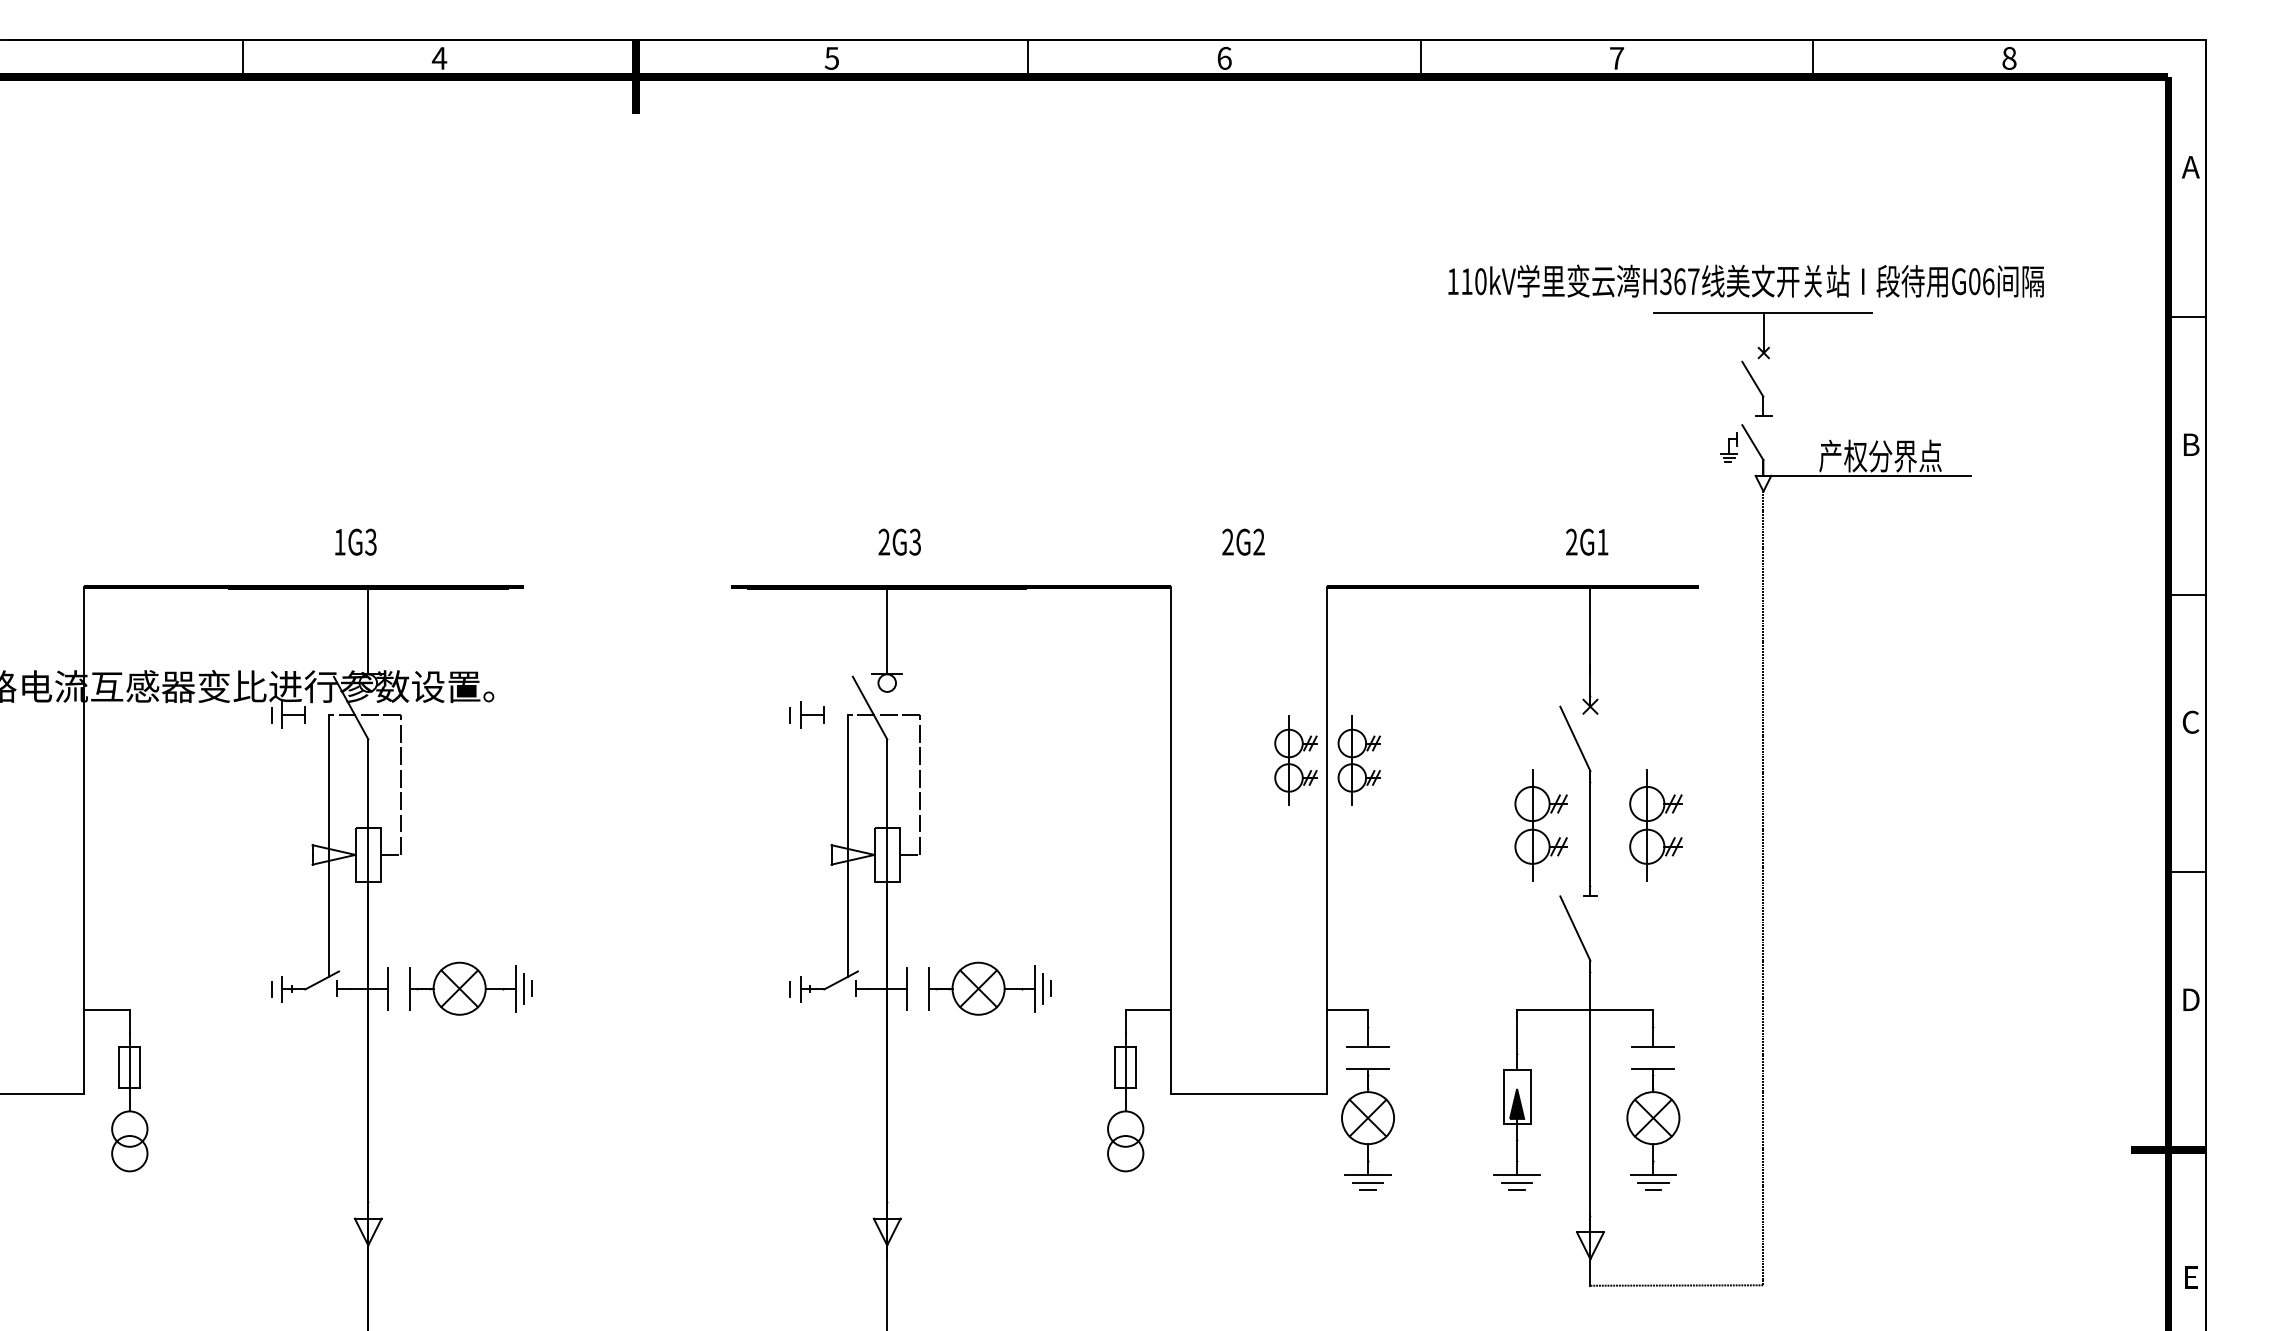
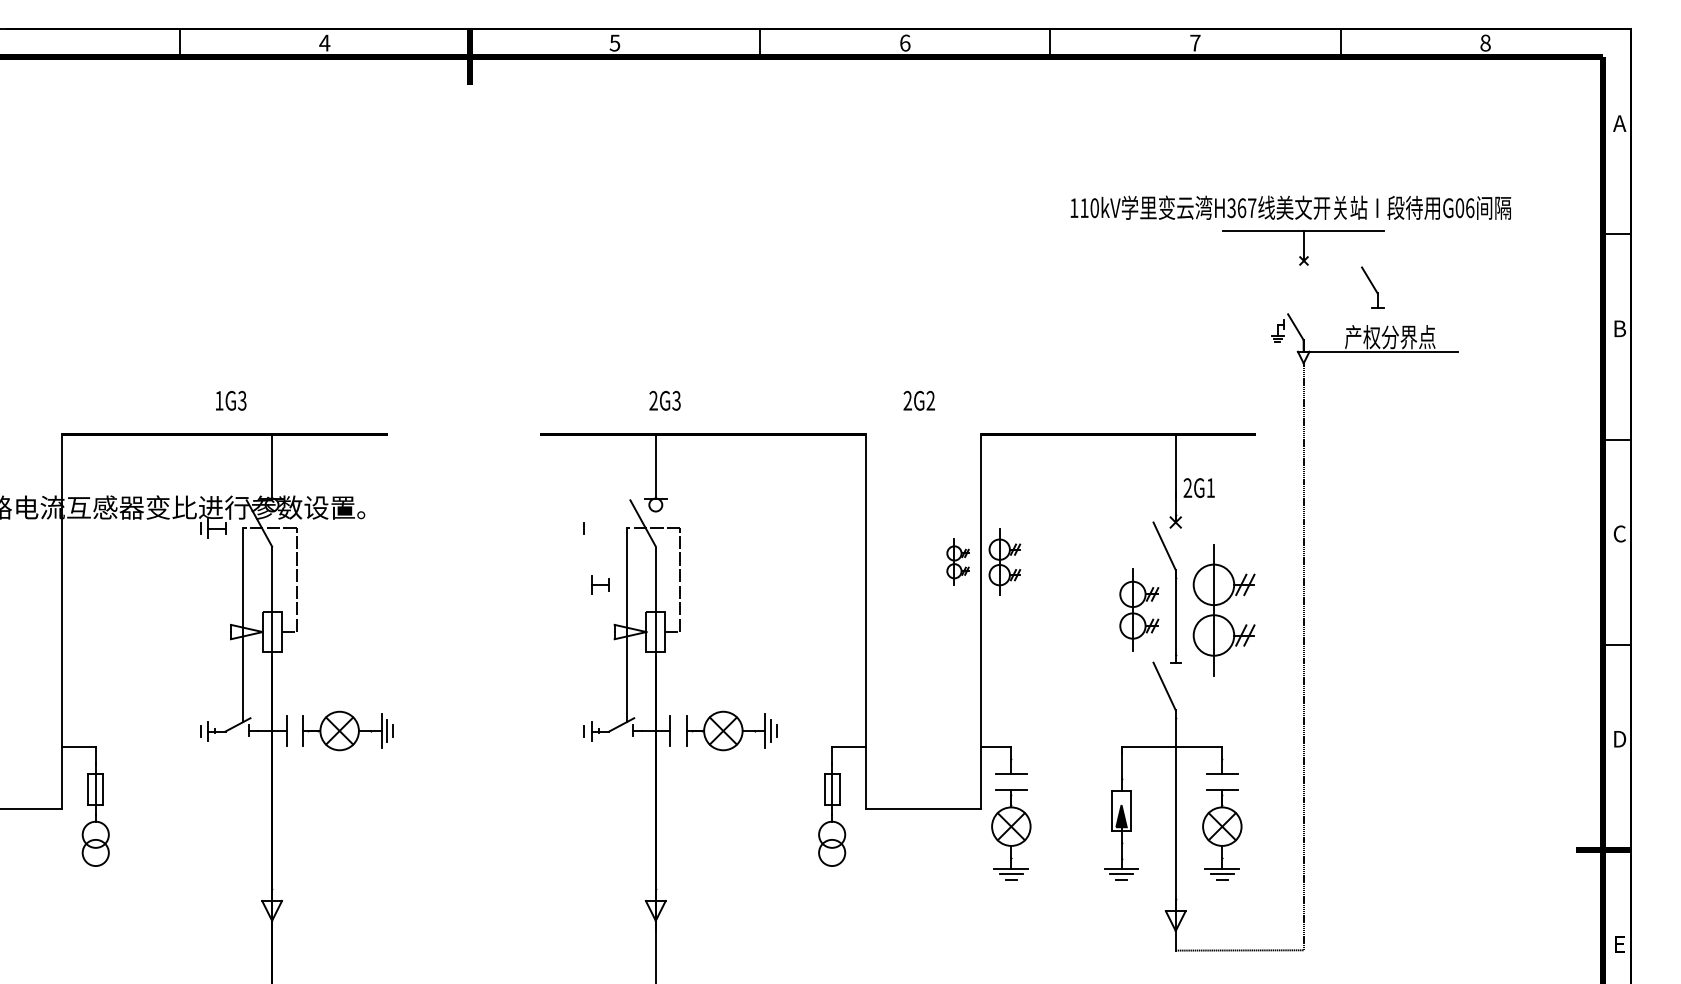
part: (1756, 388) -> (1372, 287), moved
text: (355, 541) -> (230, 400), moved
text: (1587, 541) -> (1199, 487), moved
part: (812, 714) -> (600, 584), moved
part: (1295, 760) -> (957, 562), size x0.7
part: (1655, 825) -> (1223, 610), size x1.6

